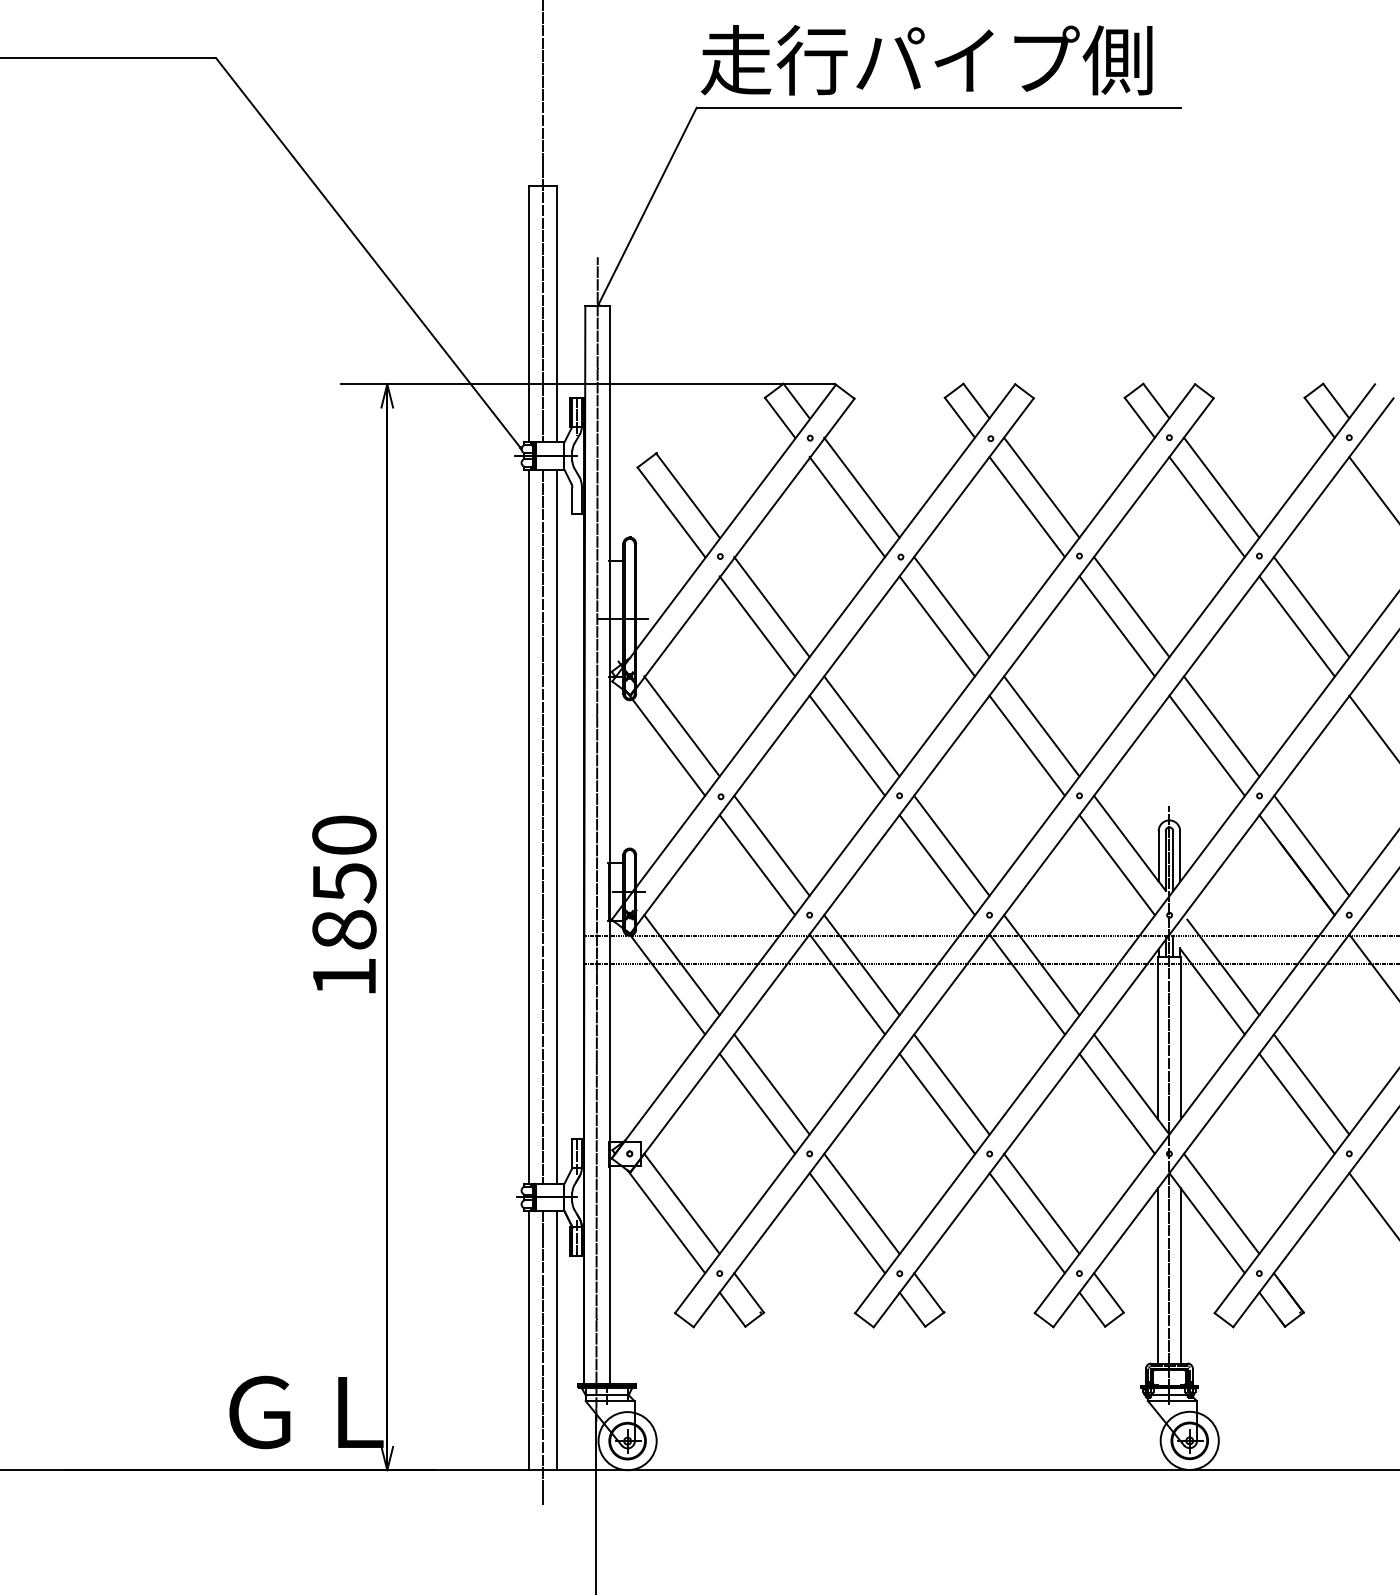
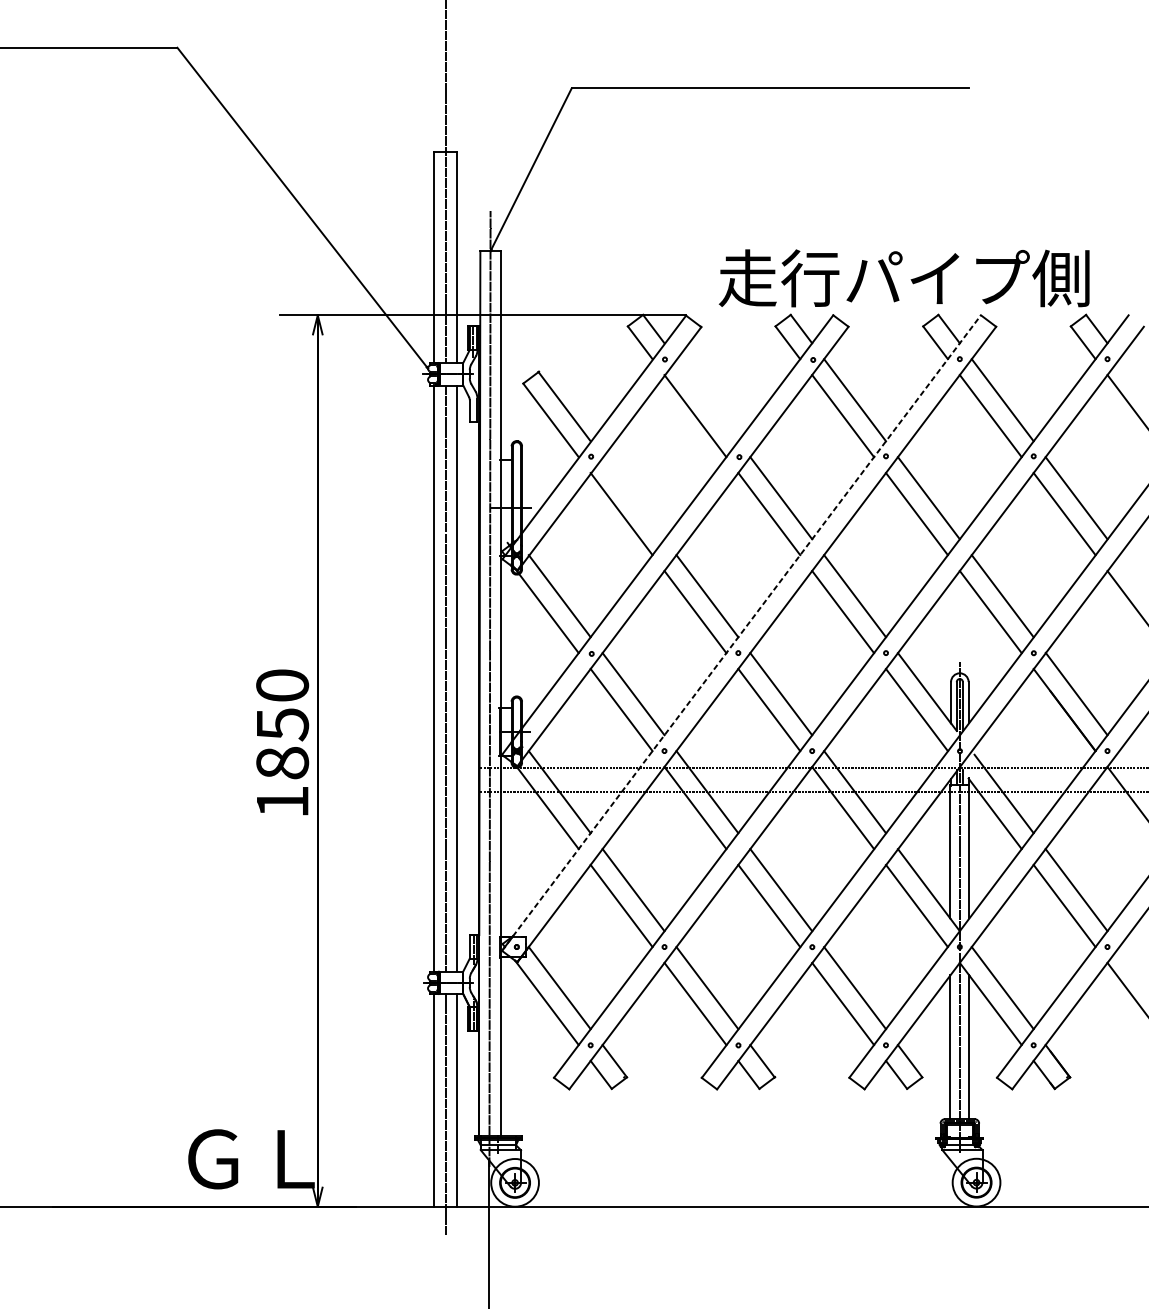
text: (926, 60) -> (904, 278), moved
line: (861, 487) -> (707, 400), removed
line: (771, 607) -> (633, 498), removed
line: (903, 771) -> (741, 633), solid -> dashed

